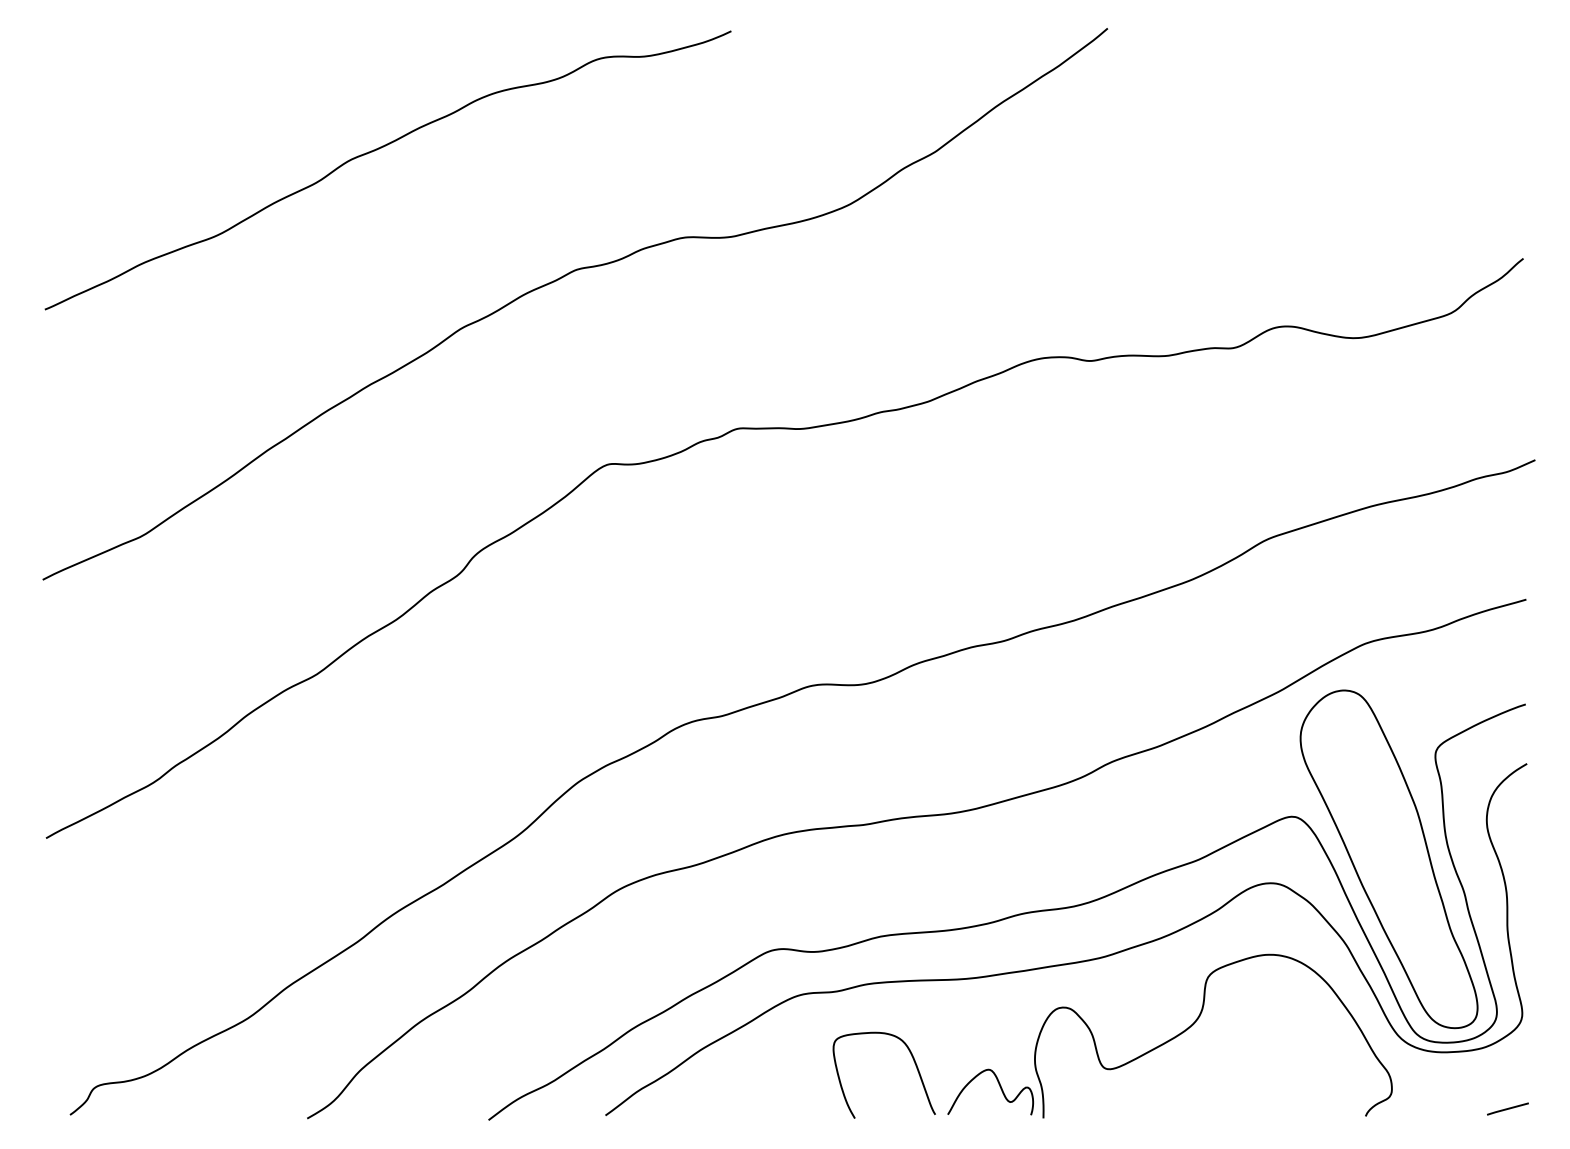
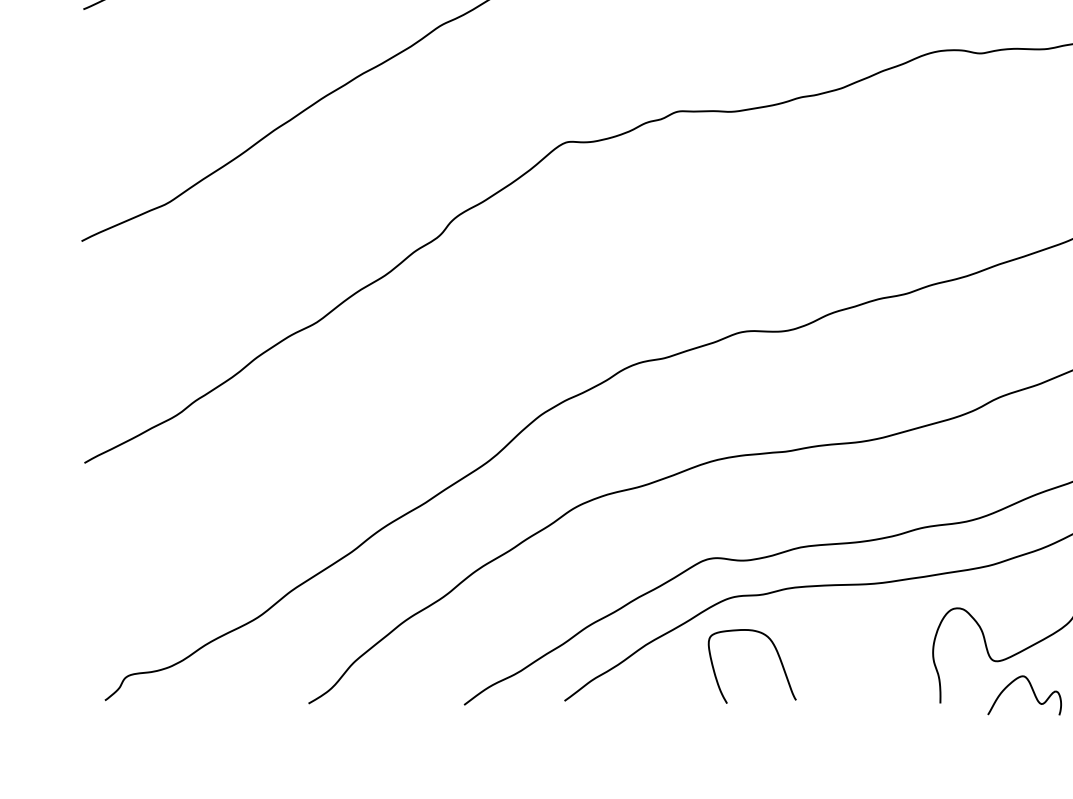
curve: (913, 1061) -> (777, 654), moved
curve: (1000, 1089) -> (1033, 693), moved

